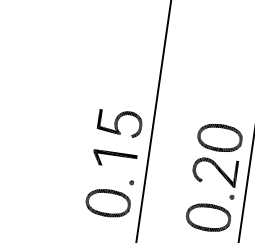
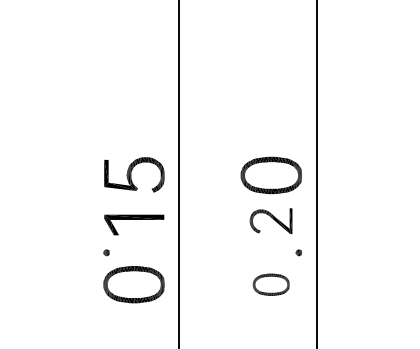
part: (214, 170) -> (270, 220), size x0.7
part: (131, 182) -> (106, 252), moved
part: (207, 217) -> (270, 284), size x0.6

